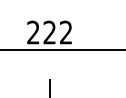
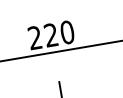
text: (65, 32) -> (66, 32), 222 -> 220

